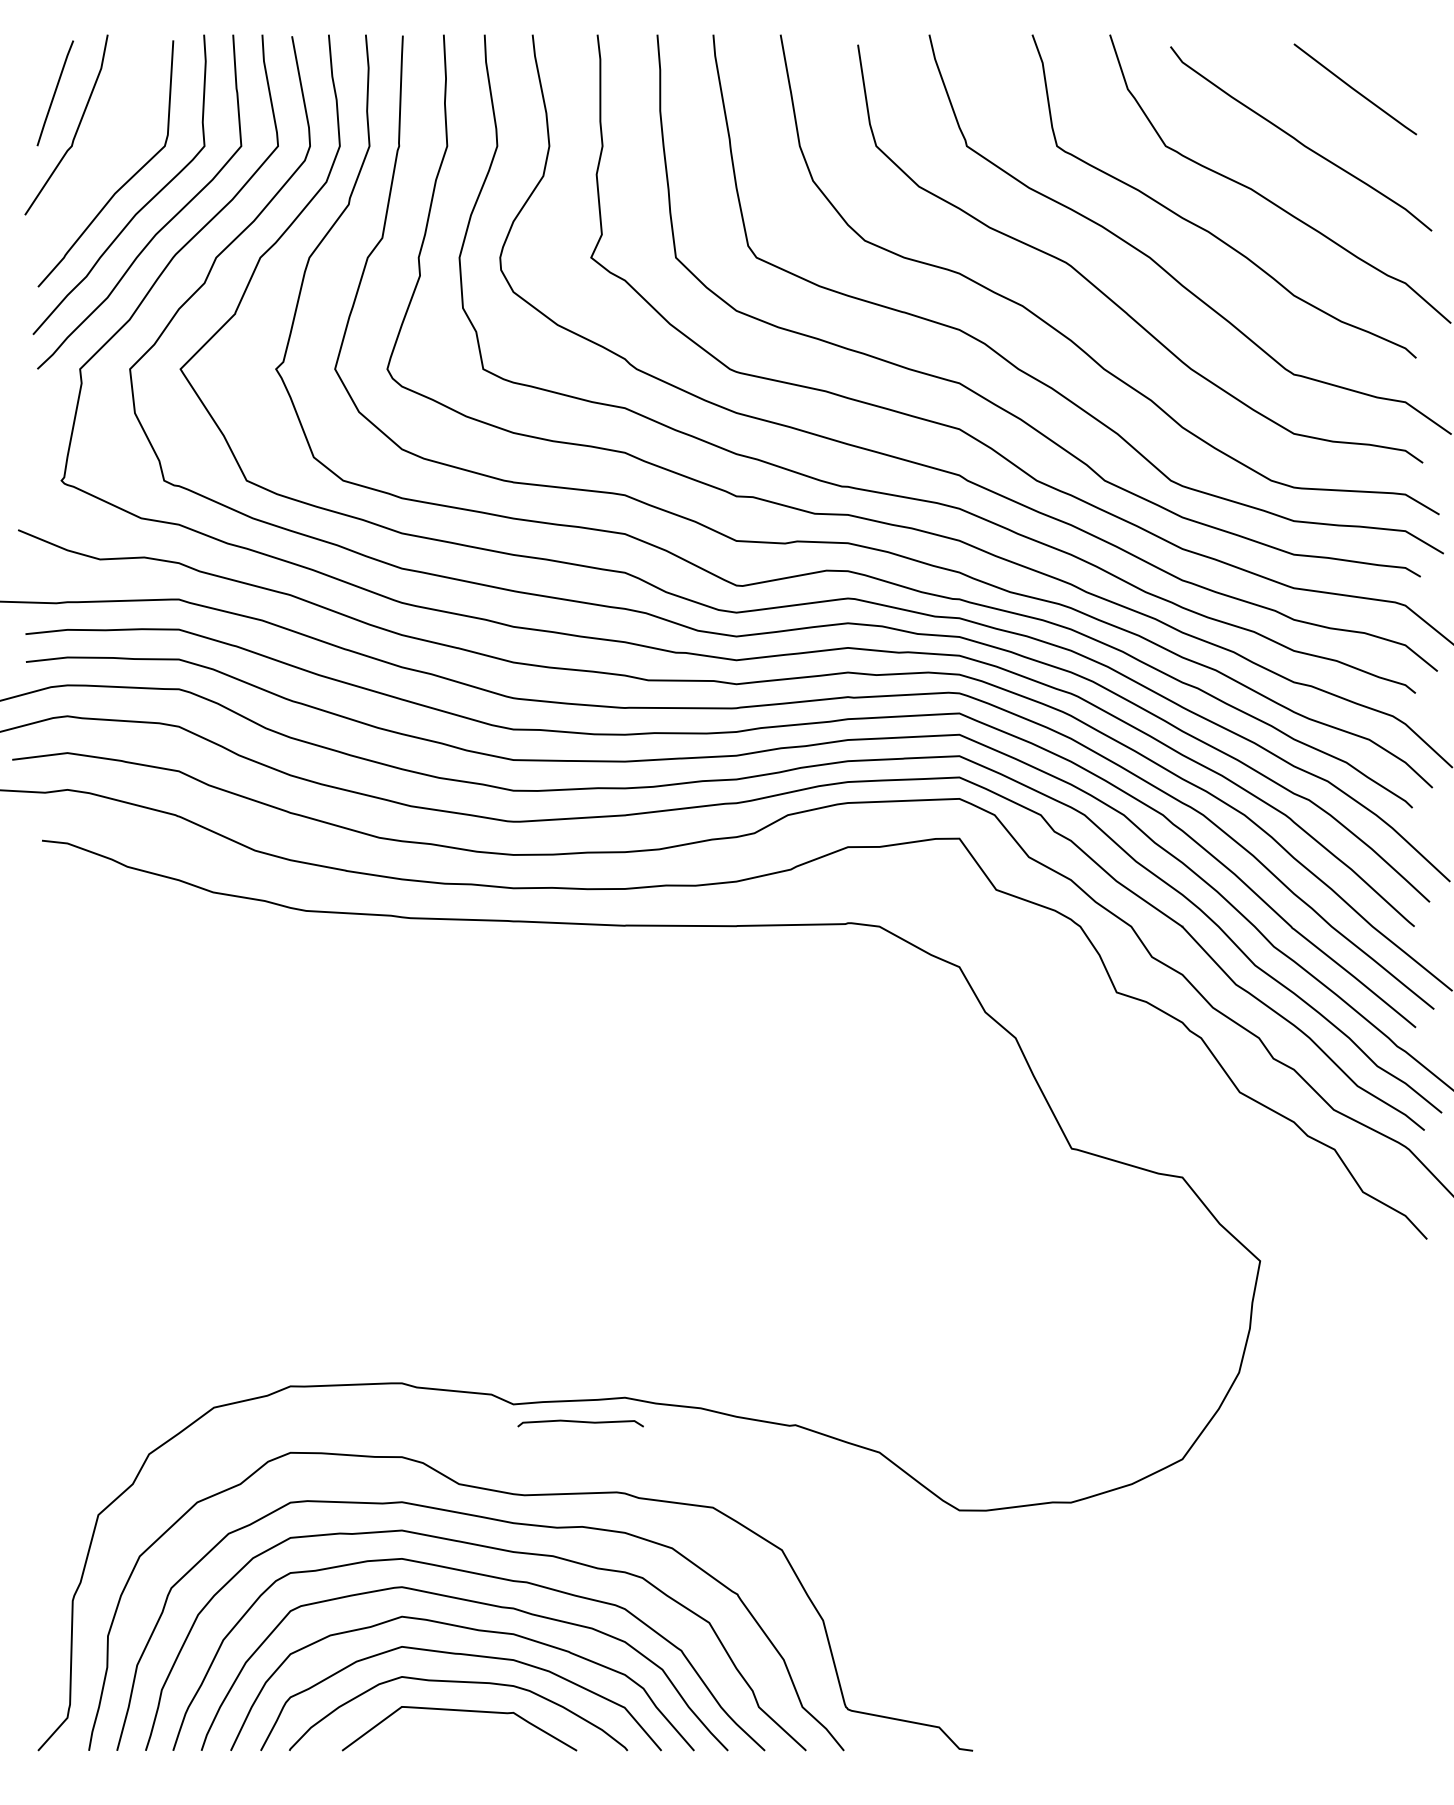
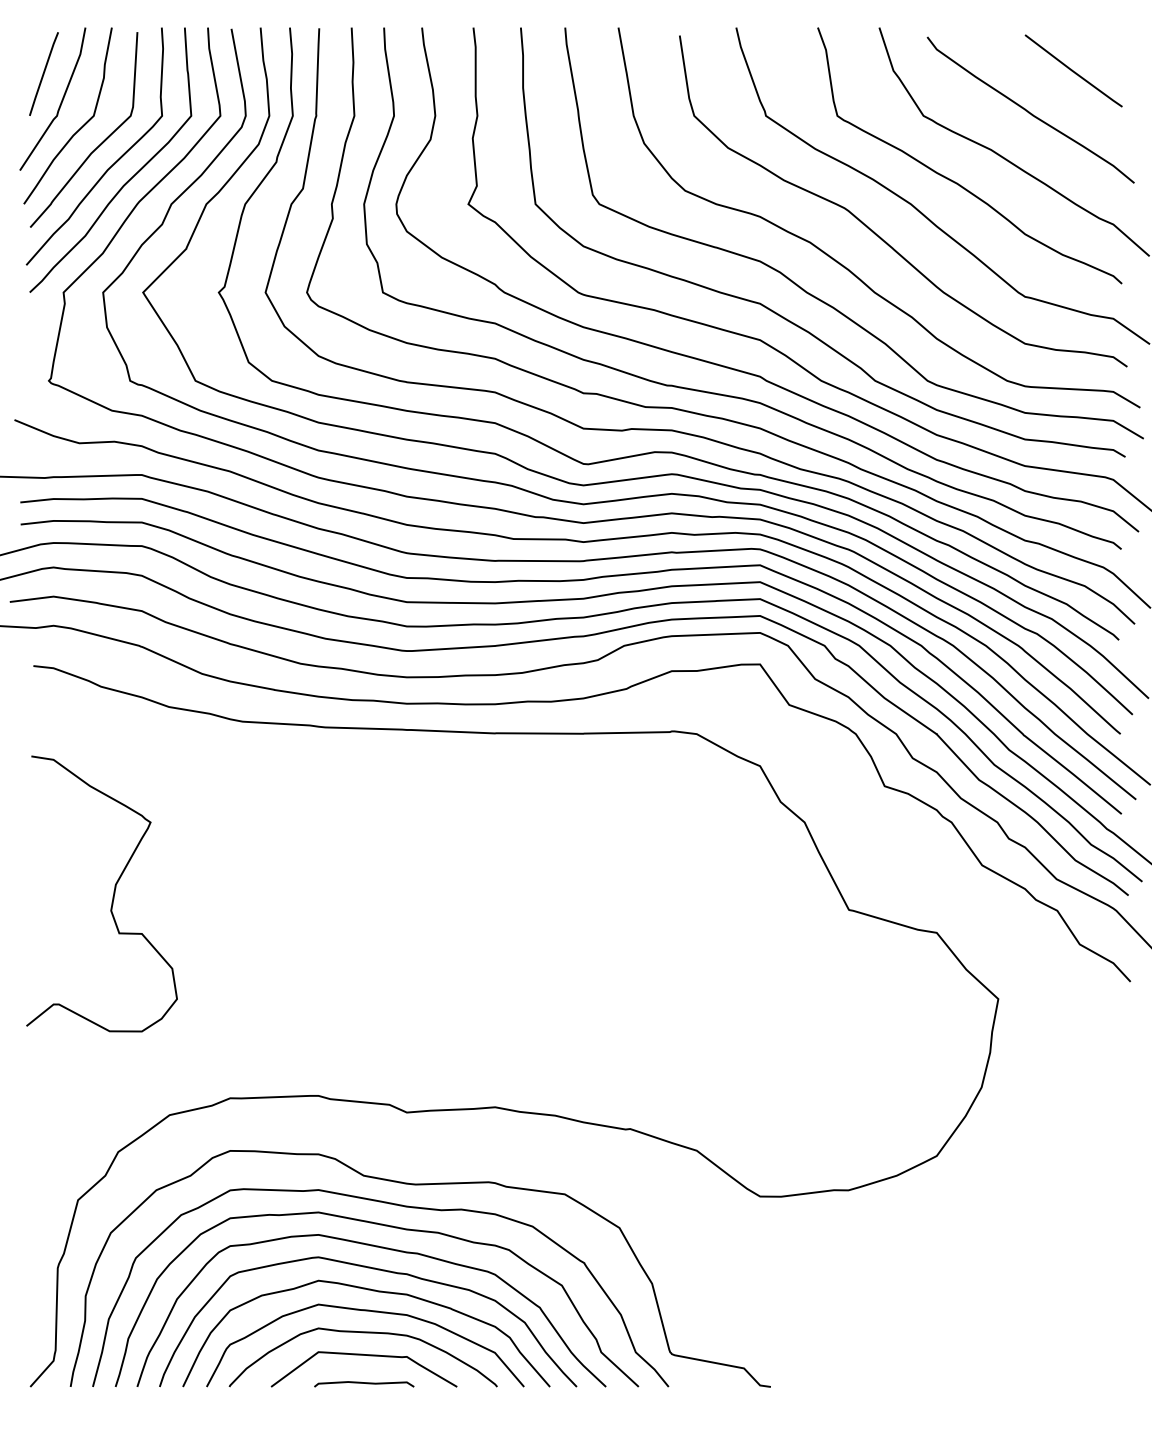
curve: (101, 160) -> (80, 127), added
curve: (142, 1129) -> (113, 894), added
curve: (580, 1422) -> (364, 1383), moved

